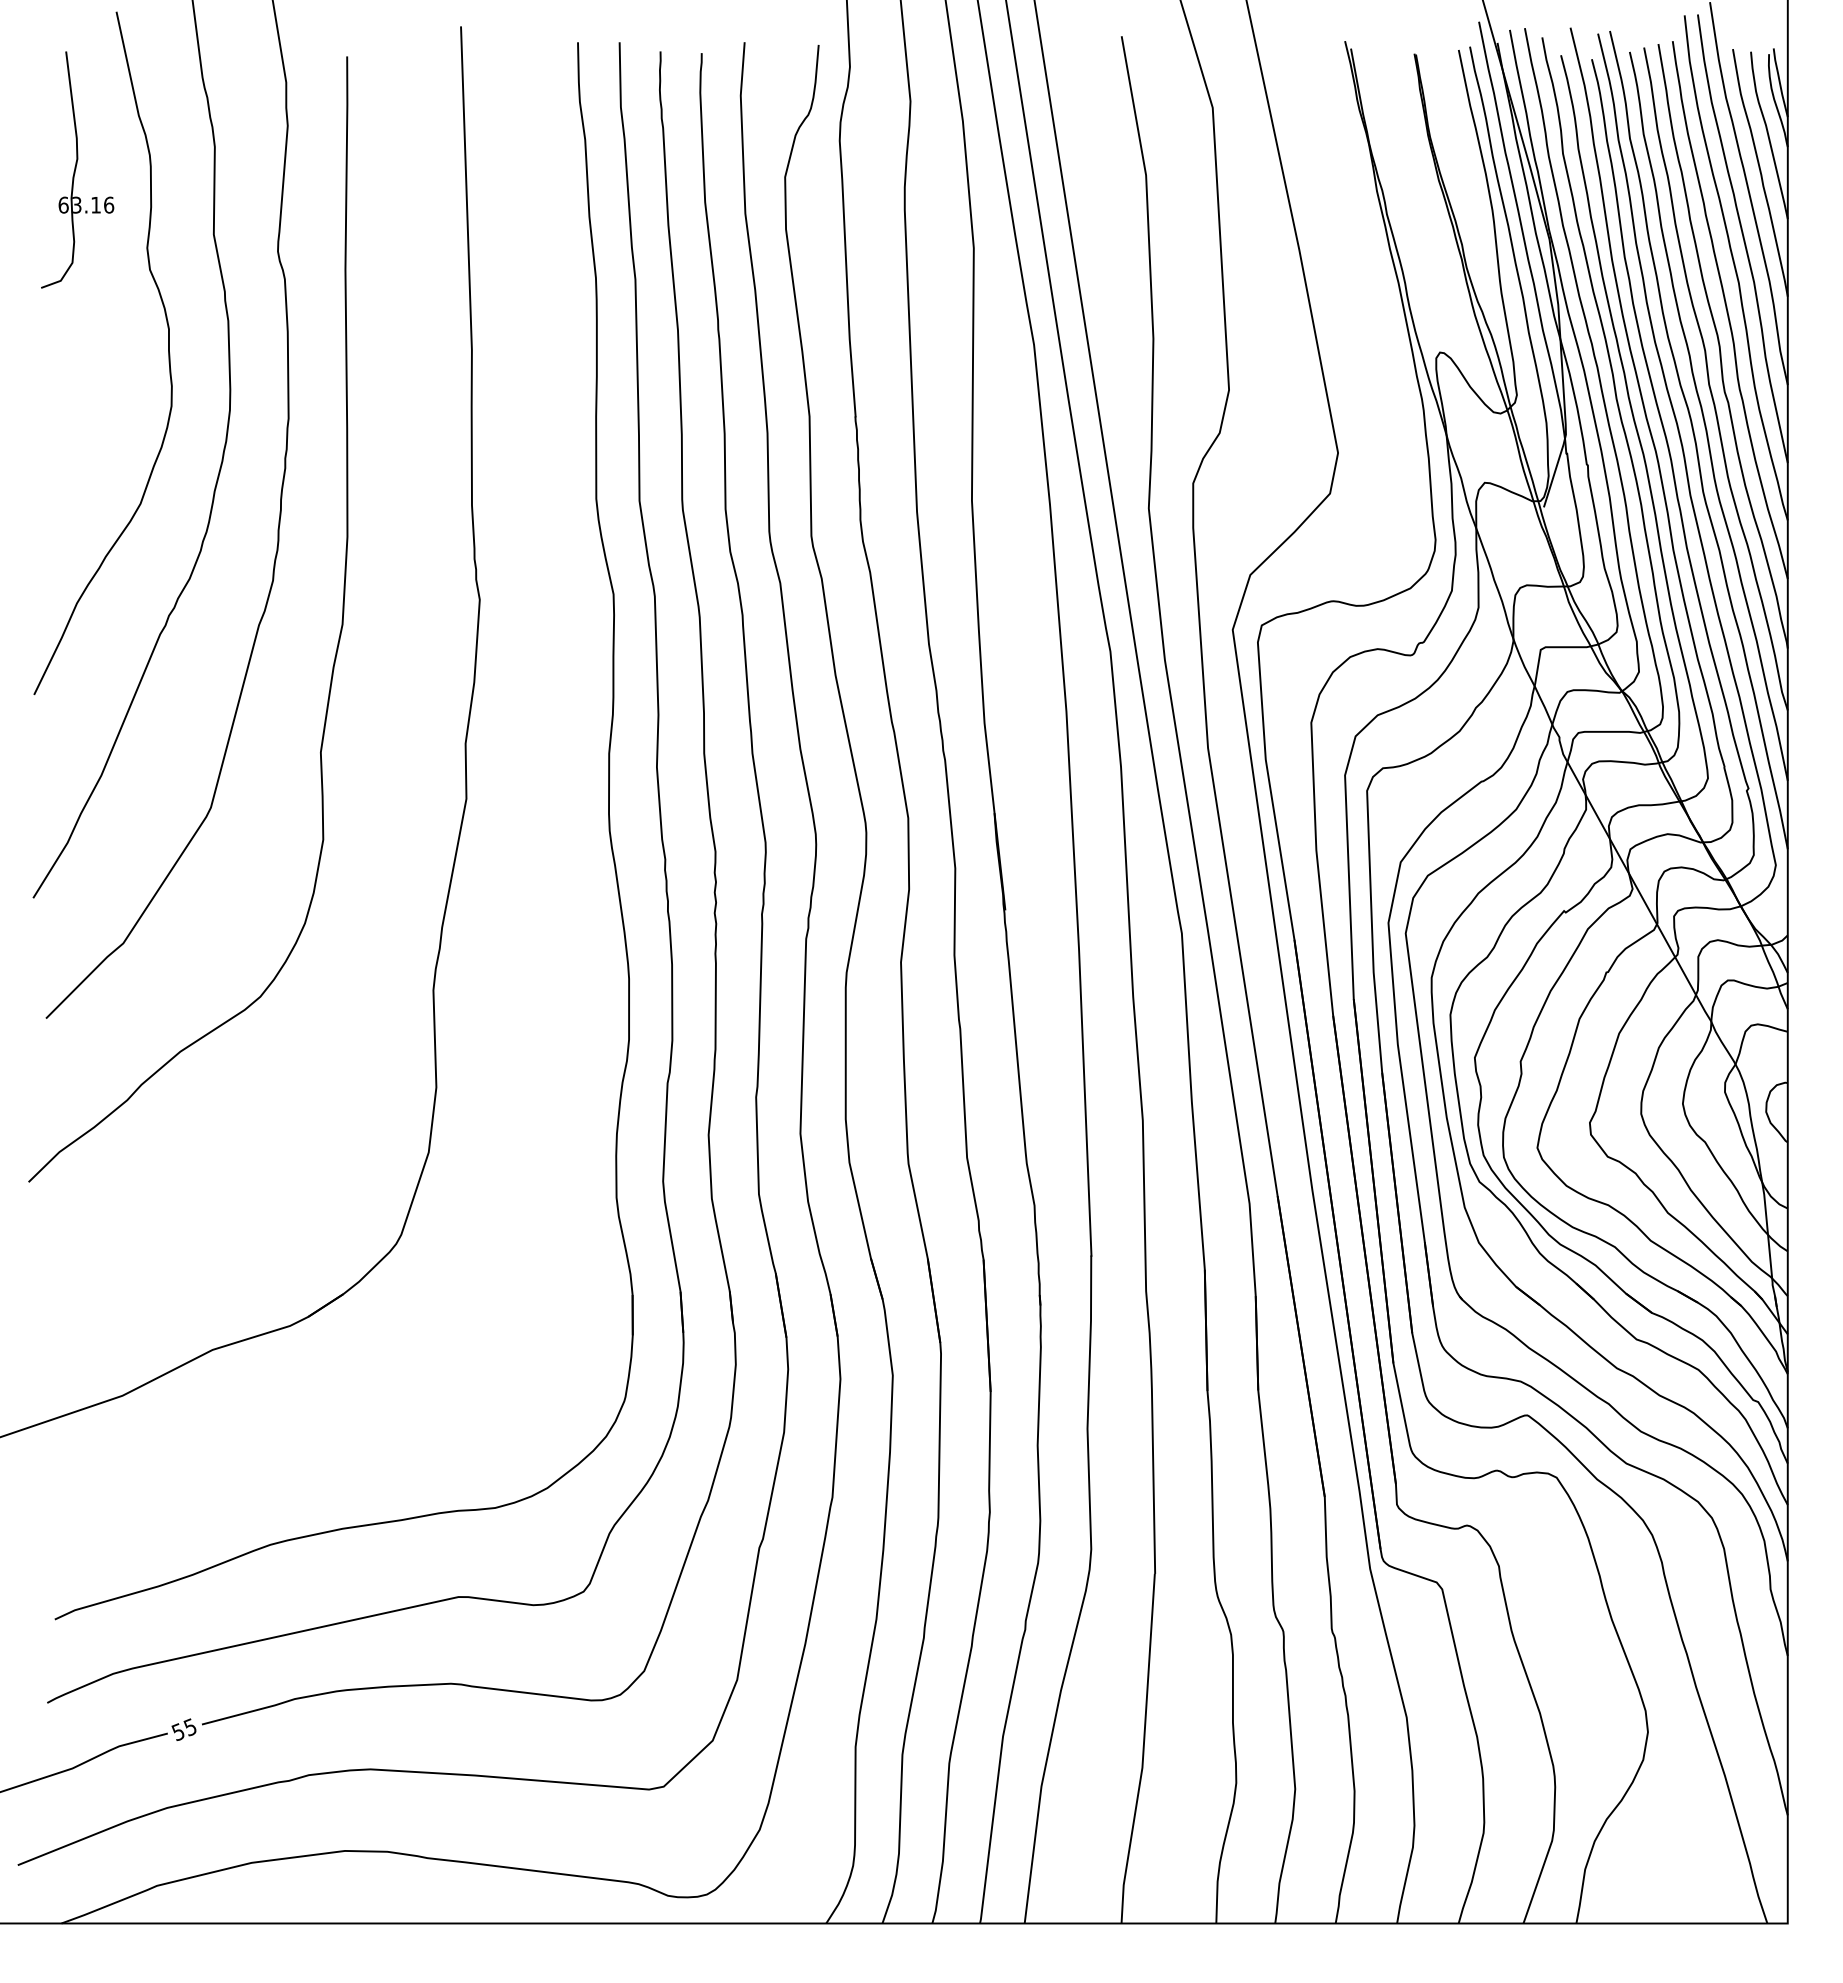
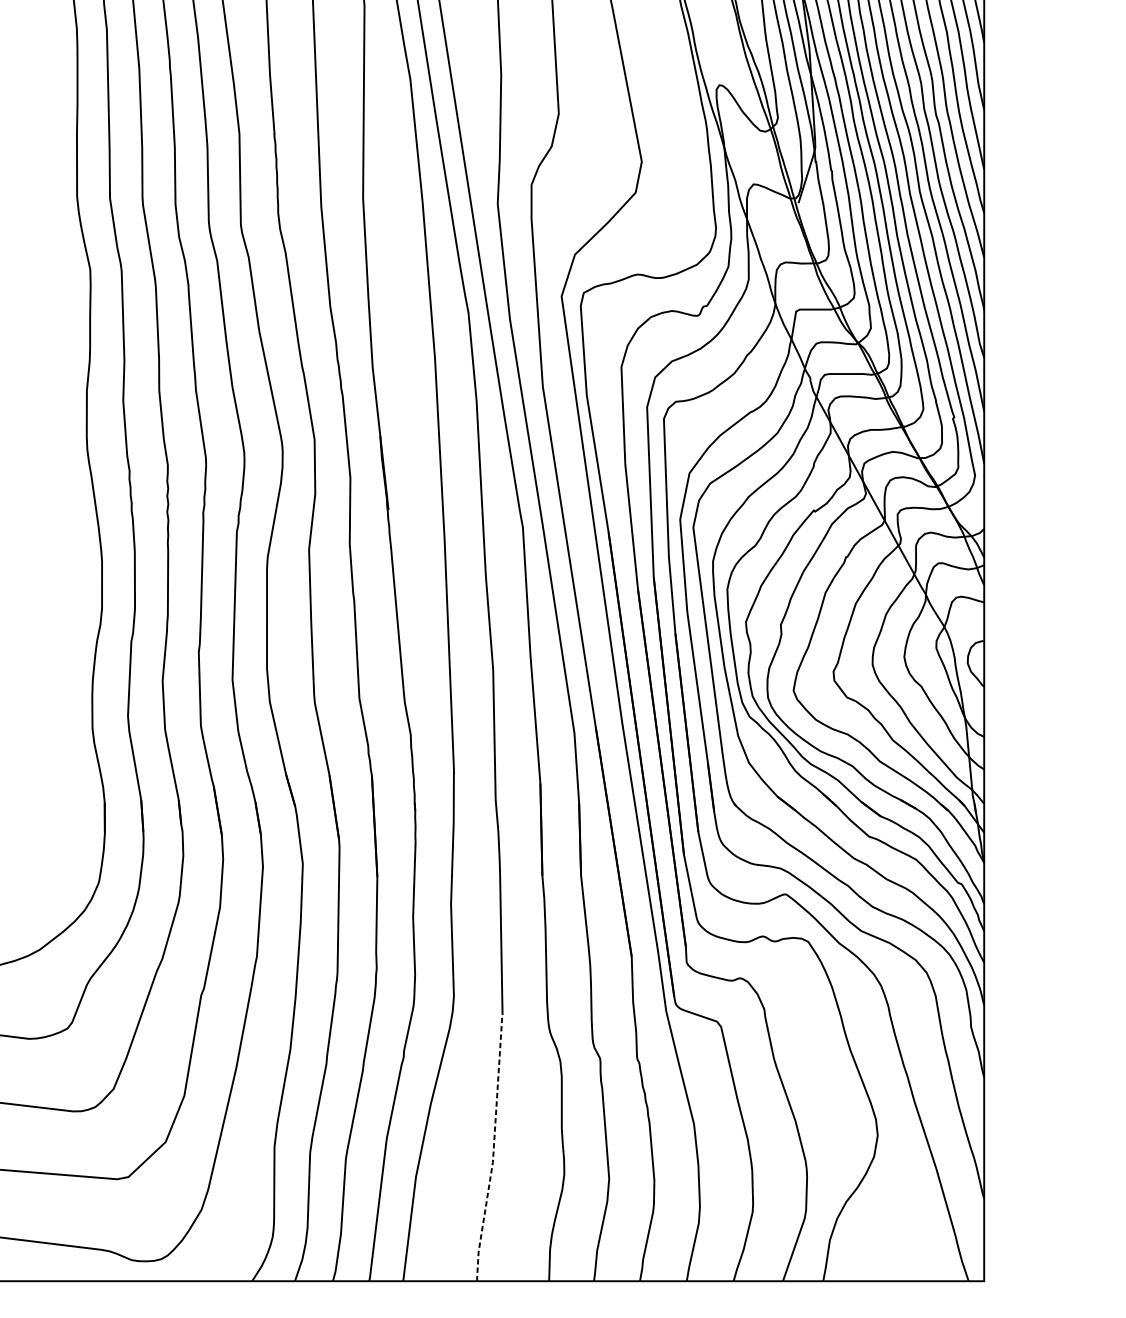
line: (1143, 1749) -> (493, 1148), solid -> dashed

